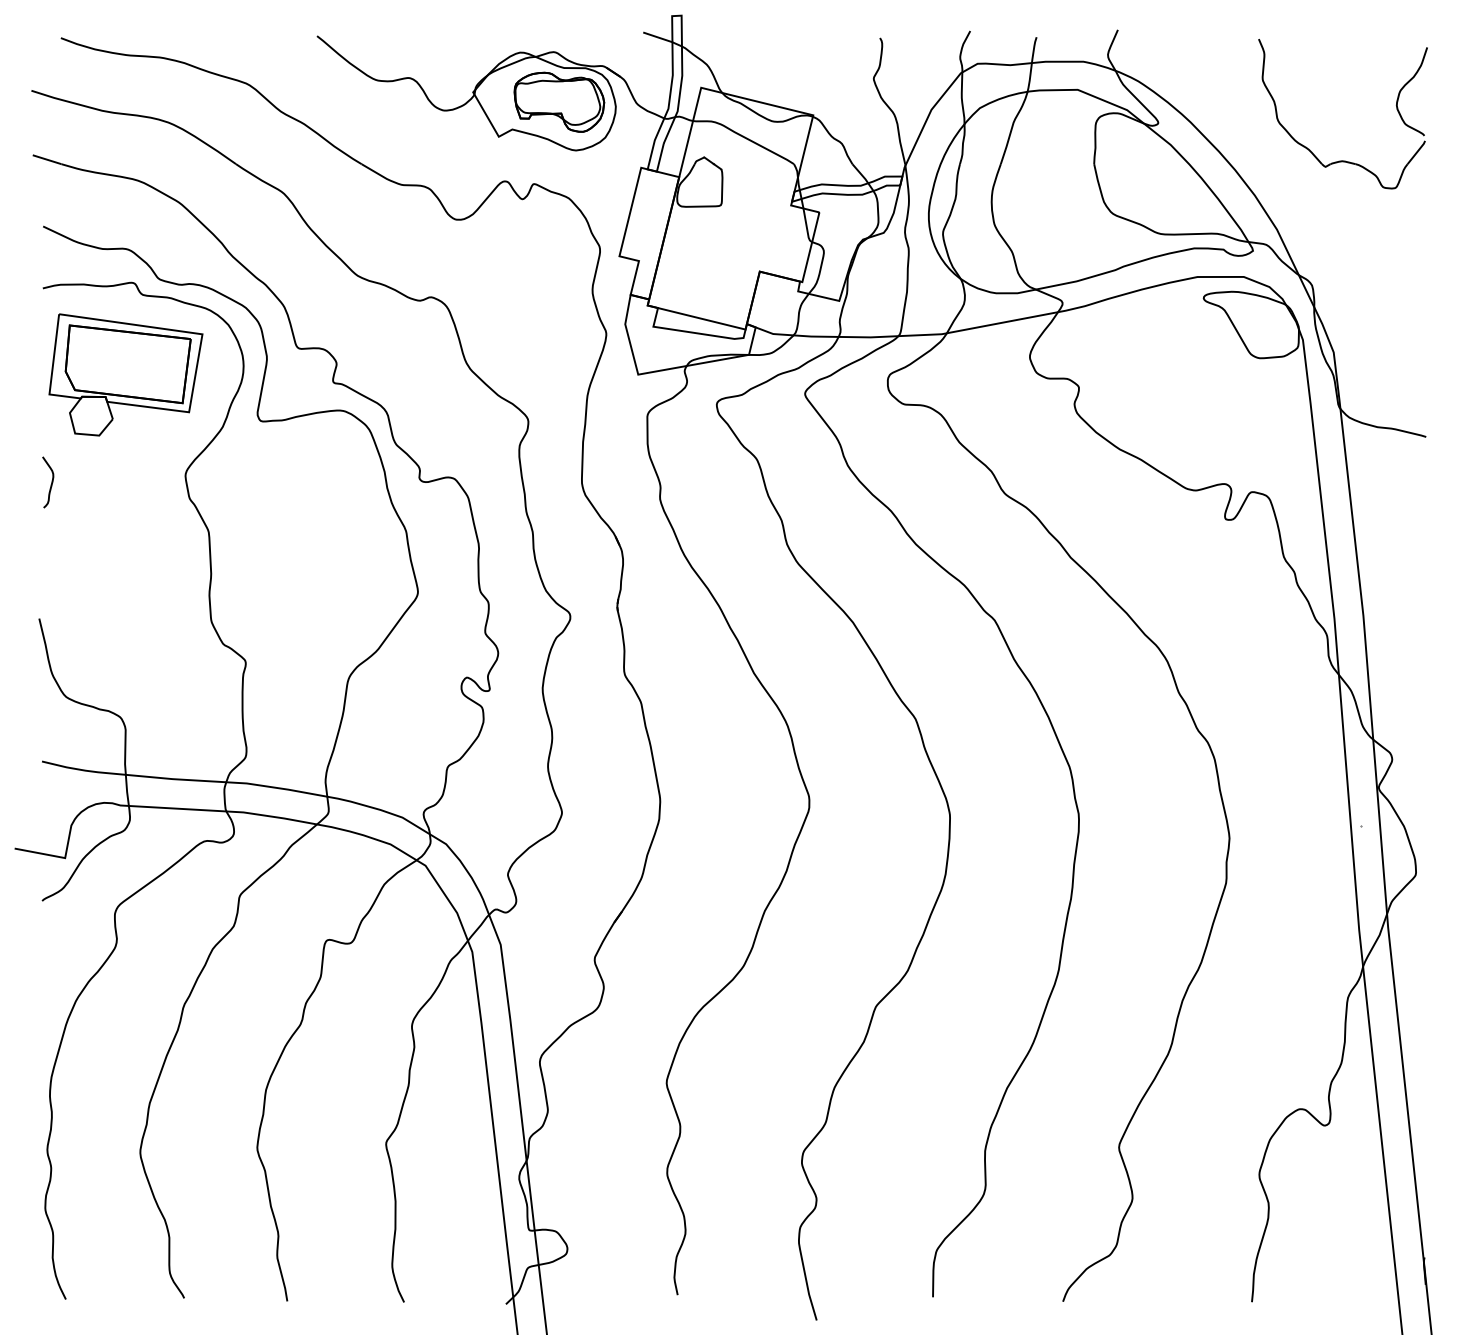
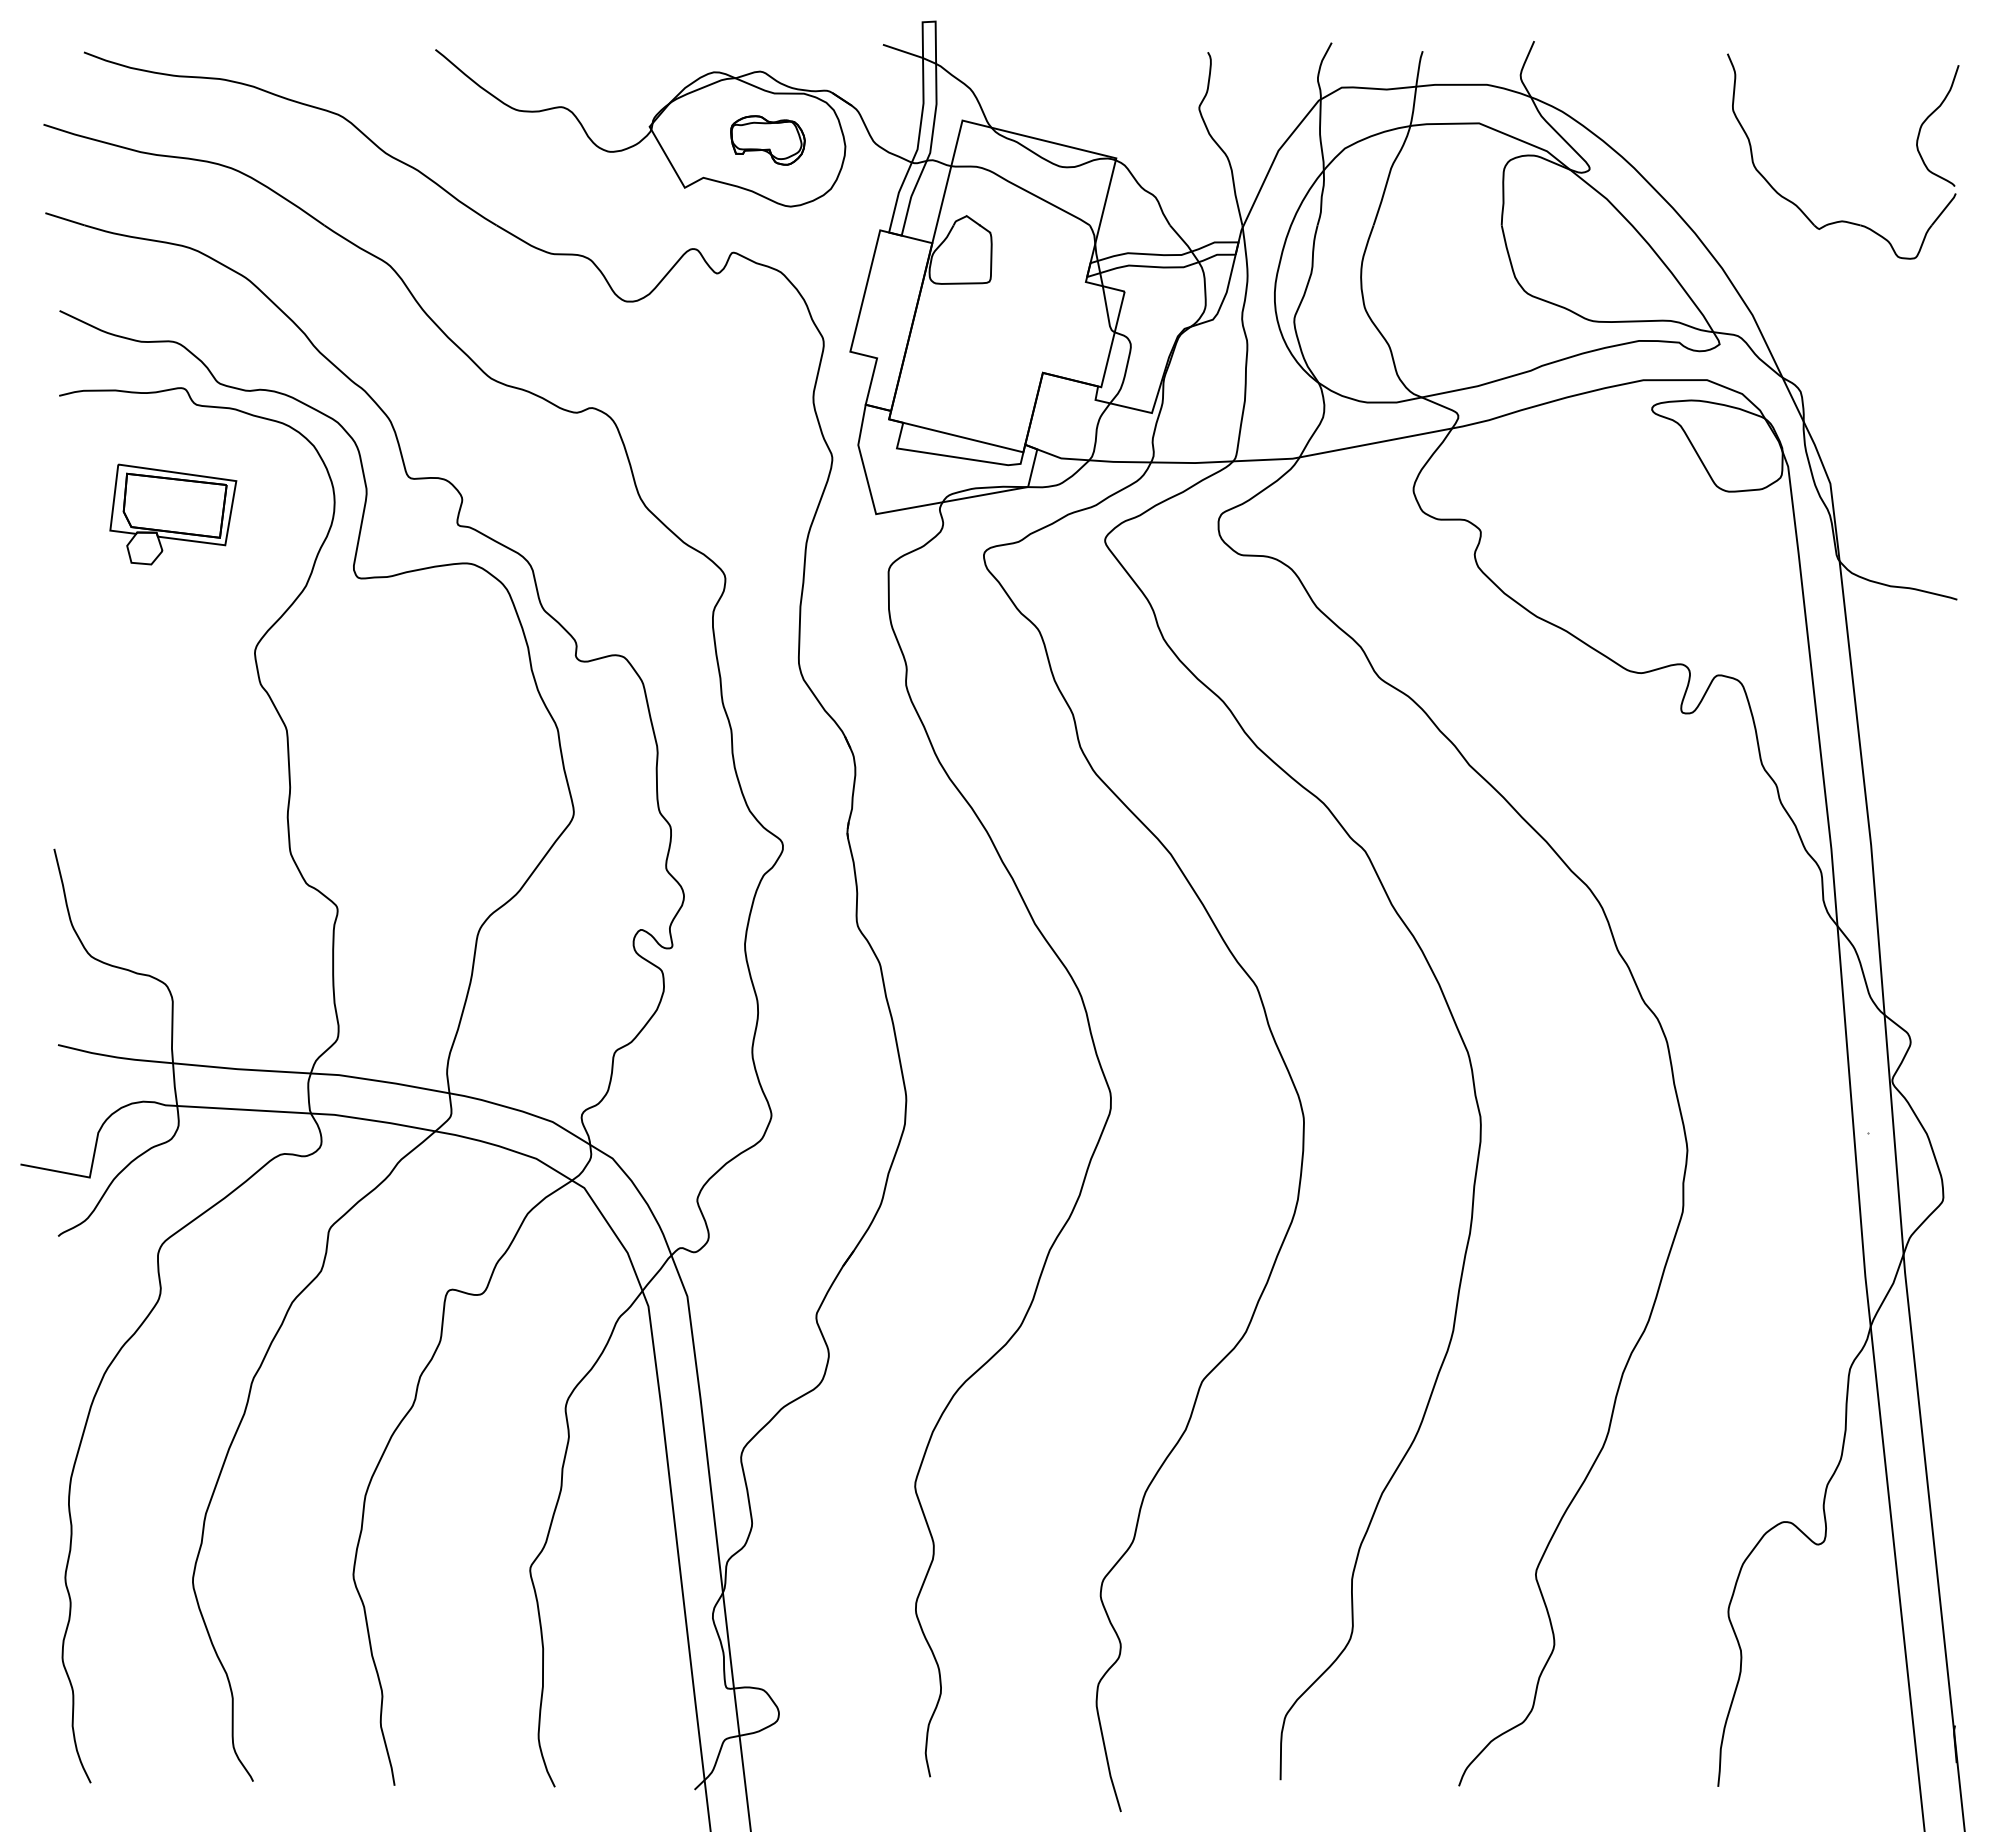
part: (559, 102) -> (767, 140), size x0.6
part: (126, 374) -> (173, 514), size x0.6
curve: (51, 483) -> (70, 663), removed

